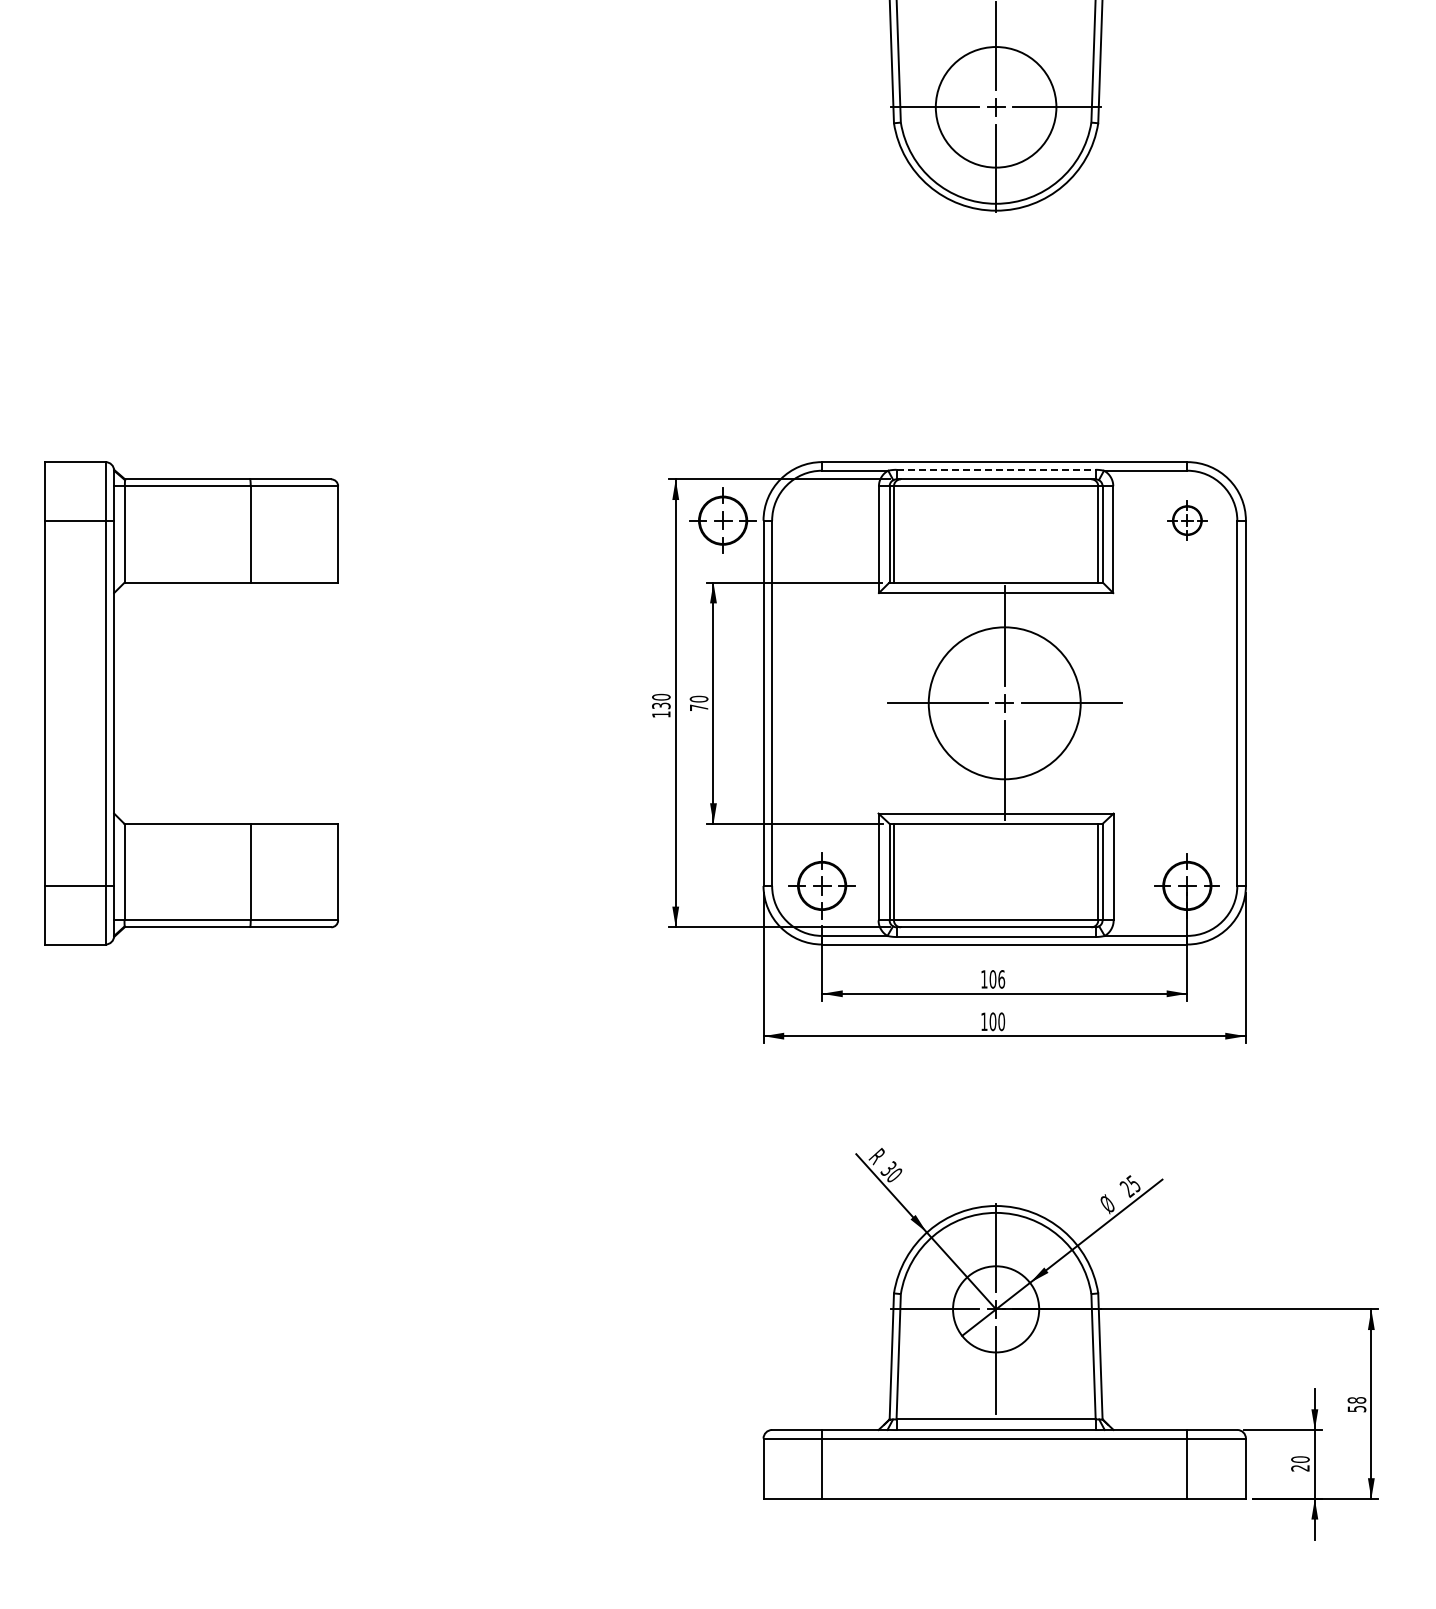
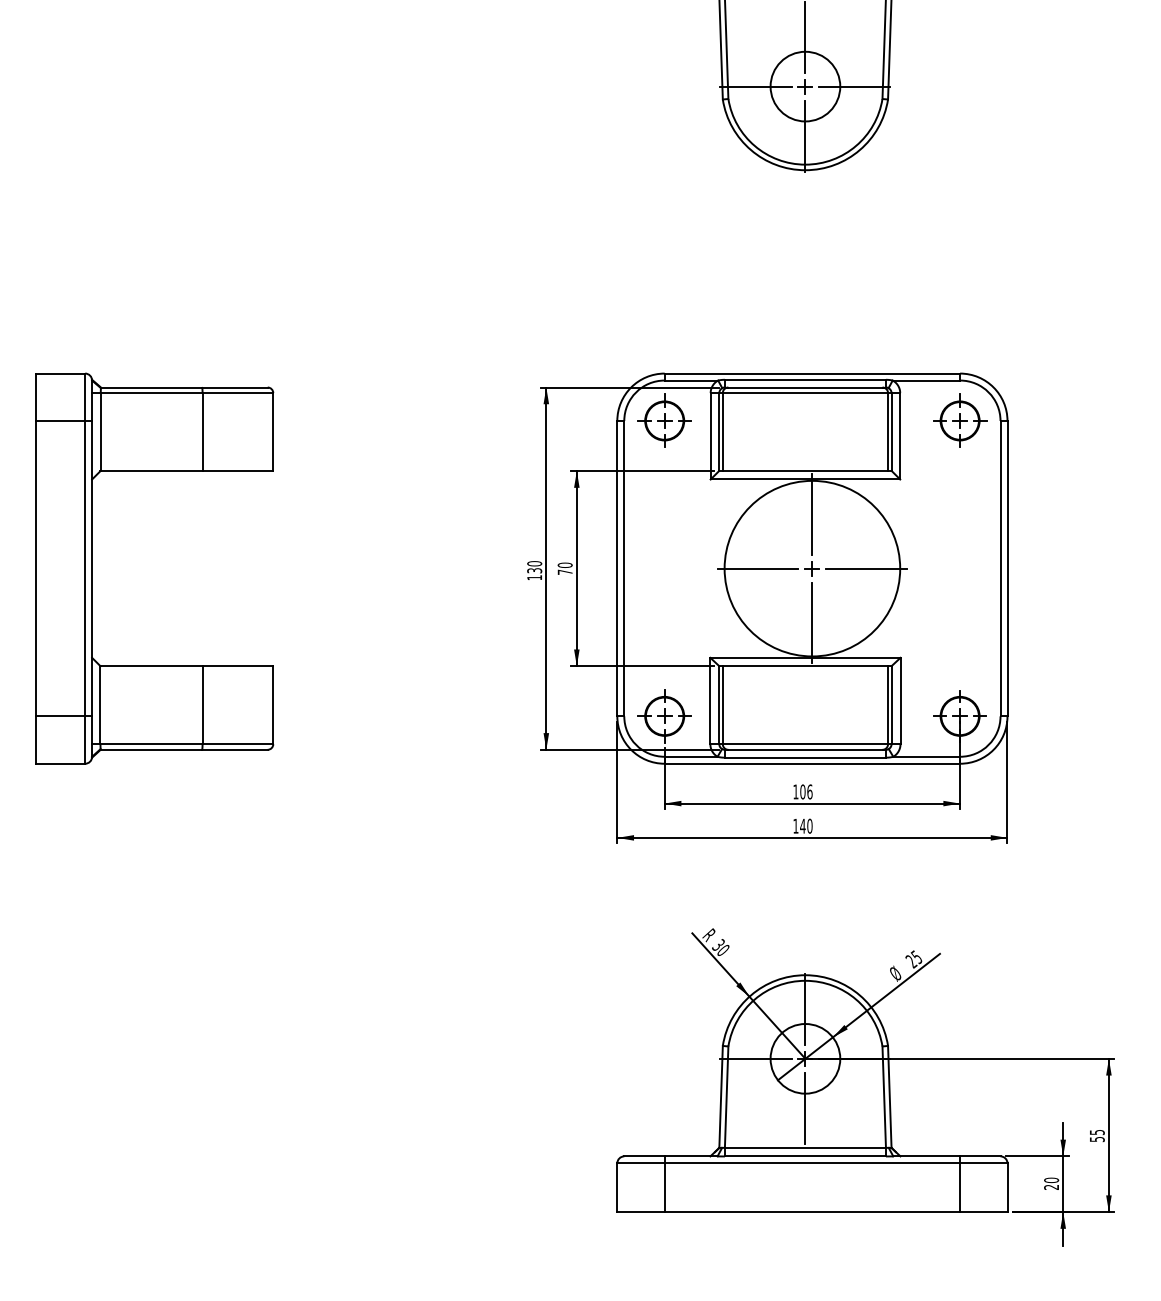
circle: (996, 107) -> (805, 86), size x0.71
line: (996, 469) -> (805, 379), dashed -> solid
part: (722, 520) -> (664, 420), moved
part: (1187, 520) -> (960, 420), size x1.67
circle: (1004, 702) -> (812, 568), size x1.43
text: (992, 1021) -> (802, 826), 100 -> 140
text: (1356, 1400) -> (1096, 1132), 58 -> 55

